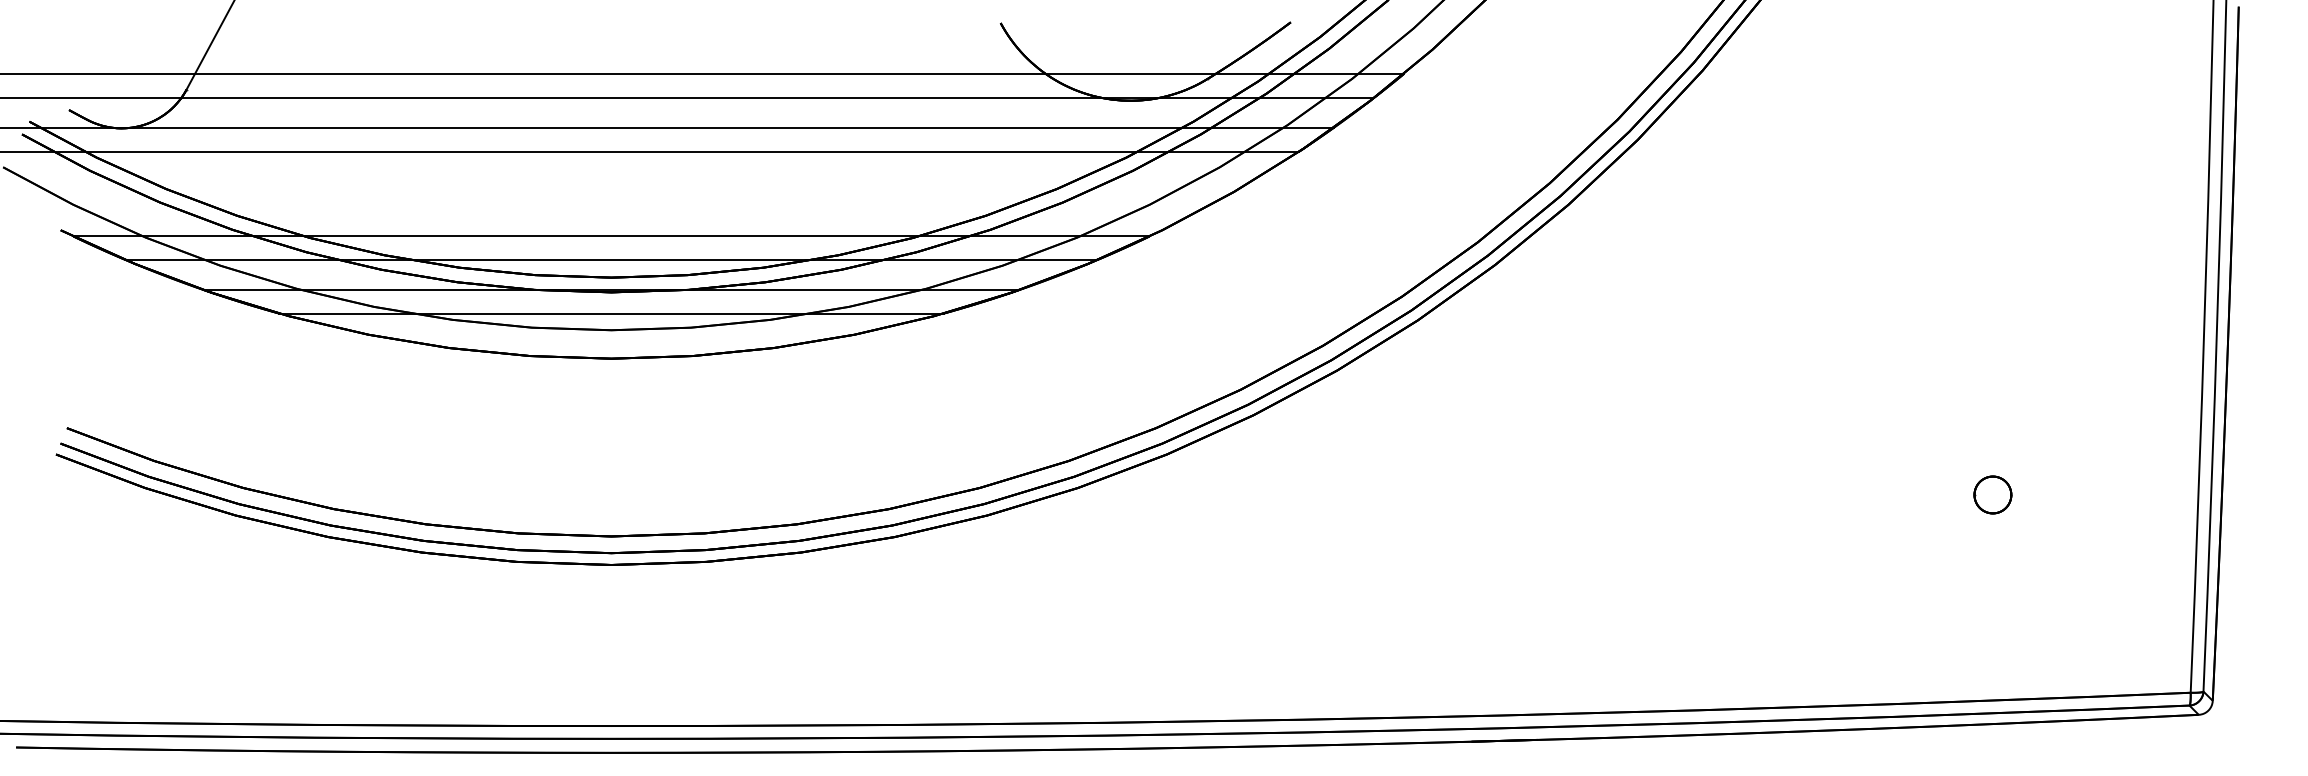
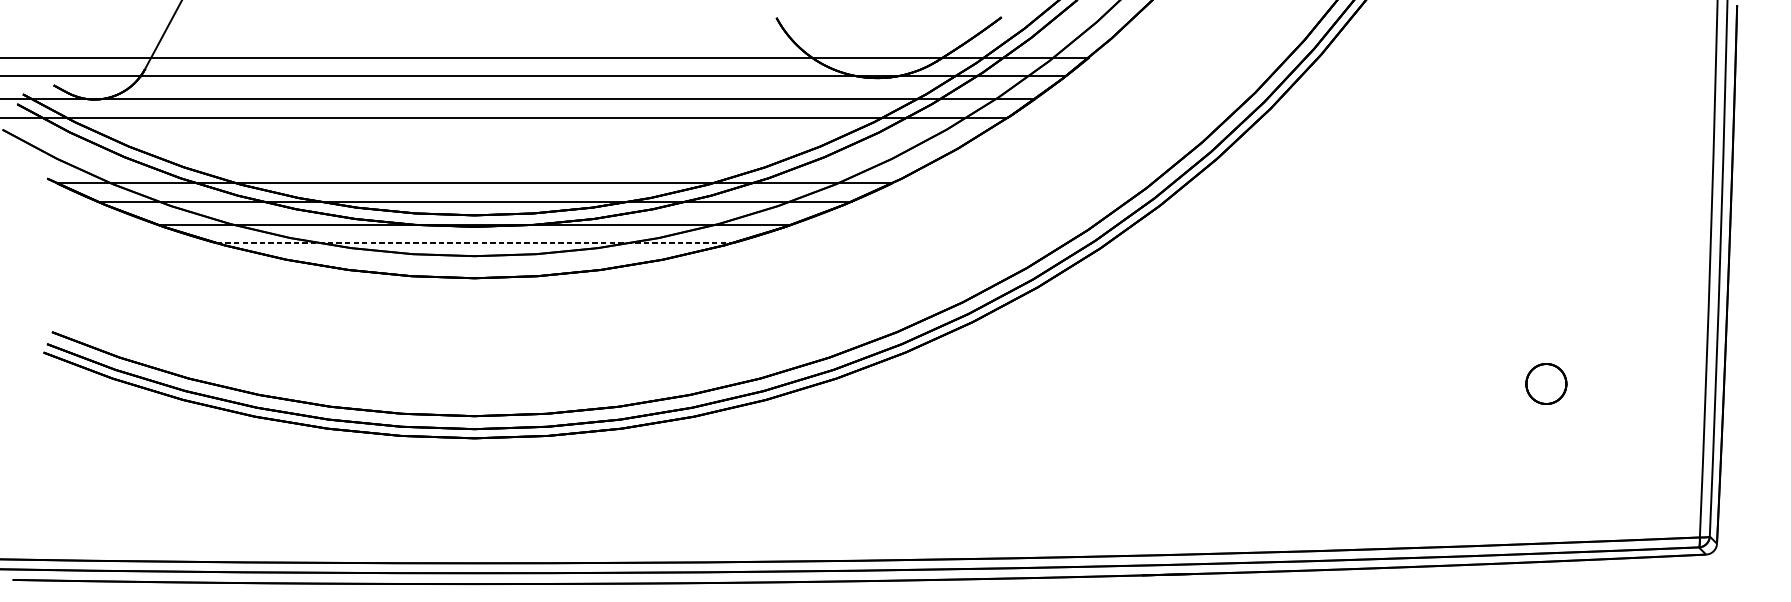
line: (612, 313) -> (475, 243), solid -> dashed
part: (1992, 494) -> (1546, 383), size x1.4

